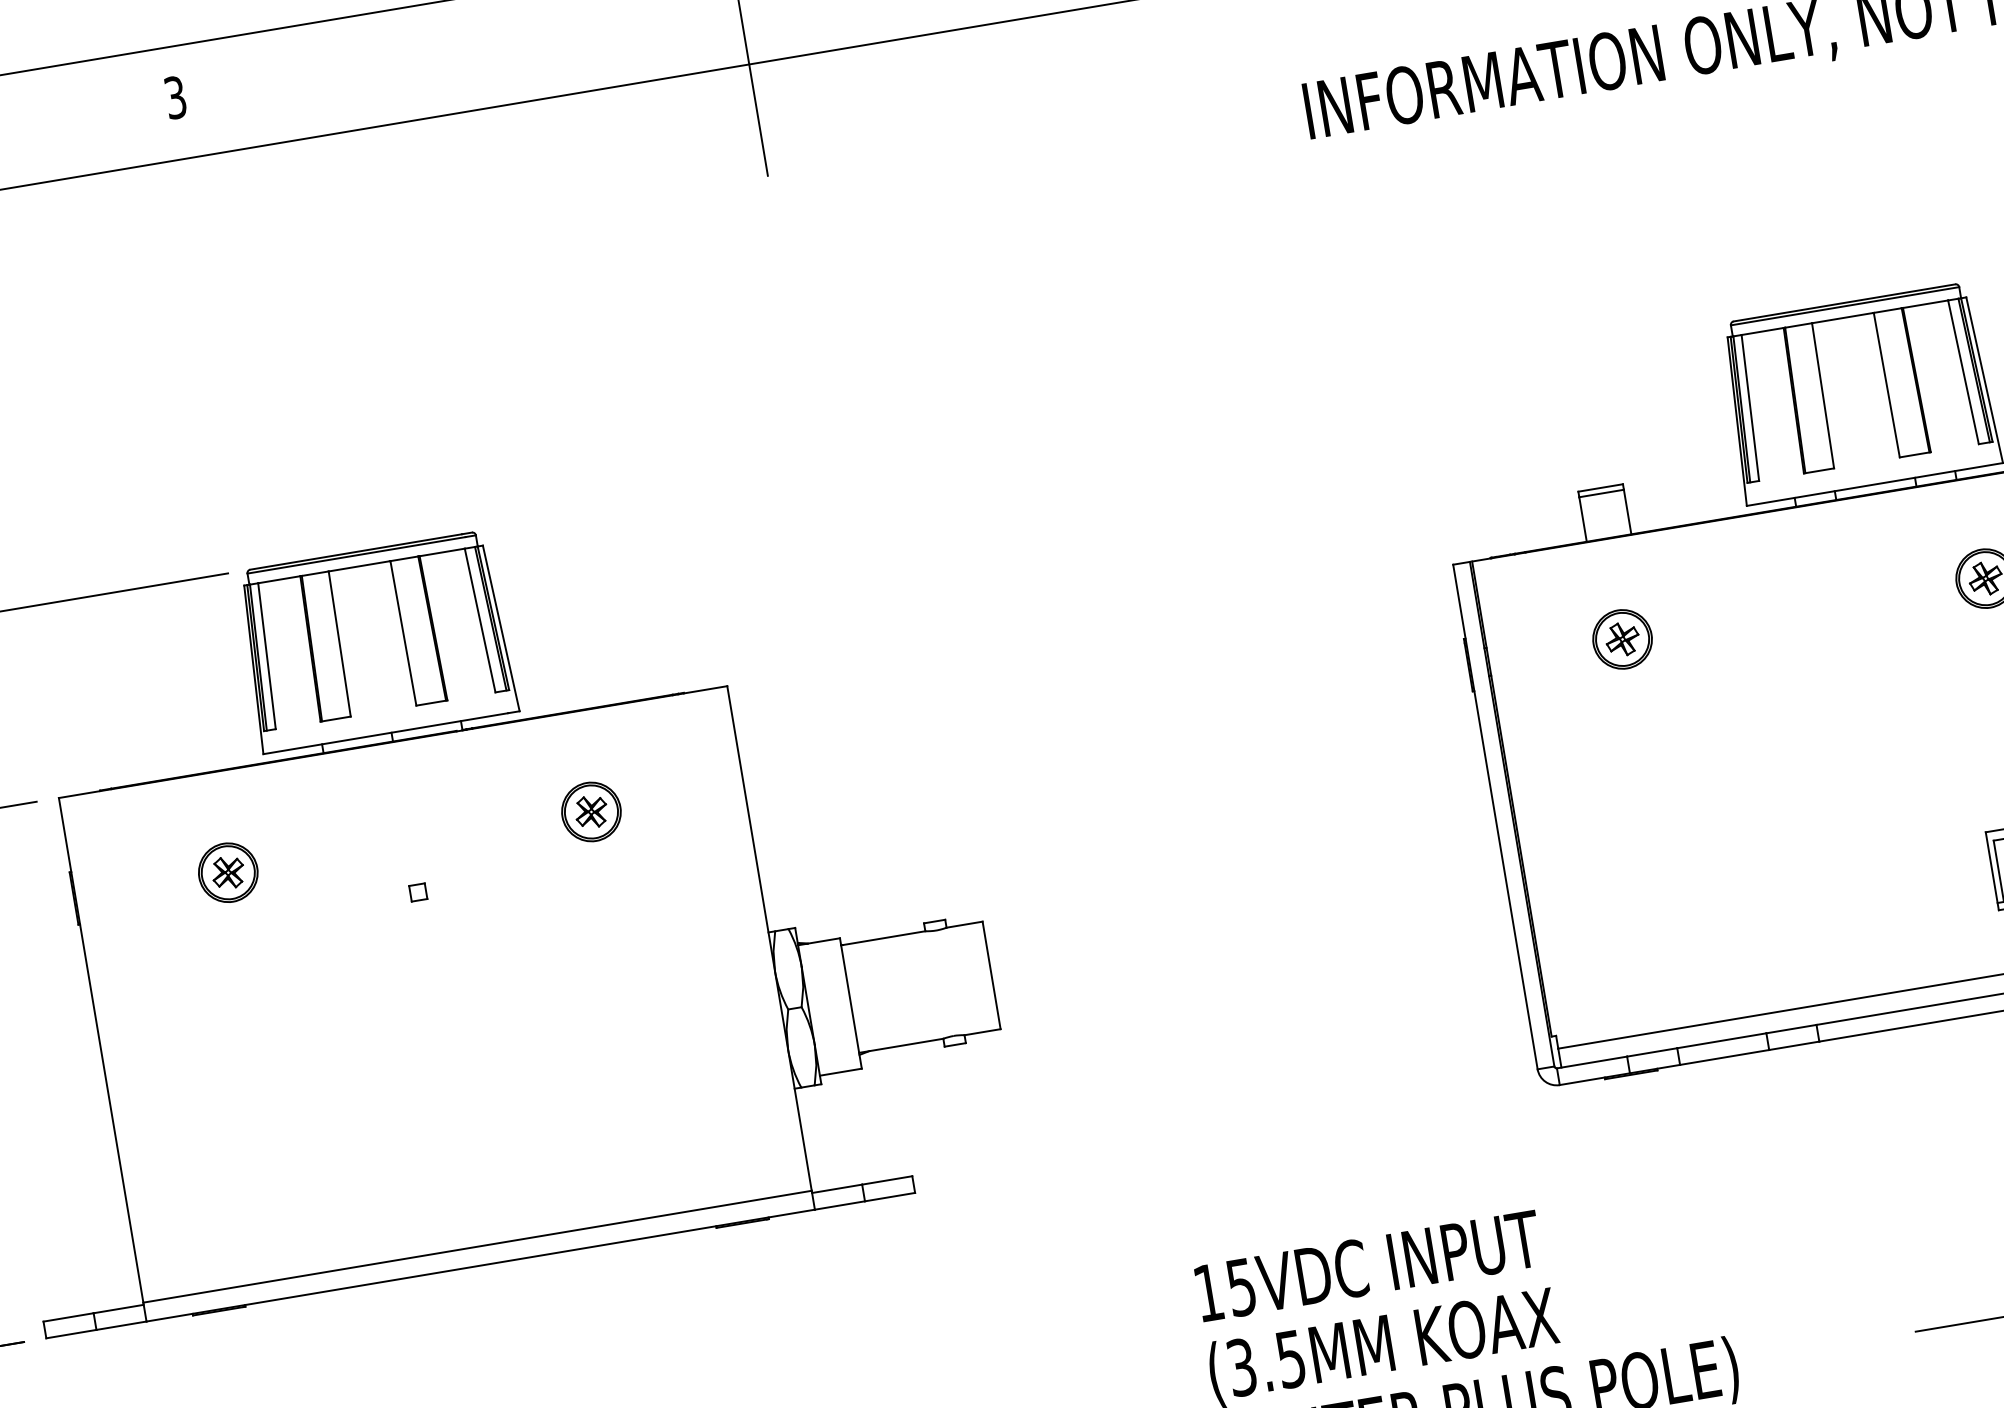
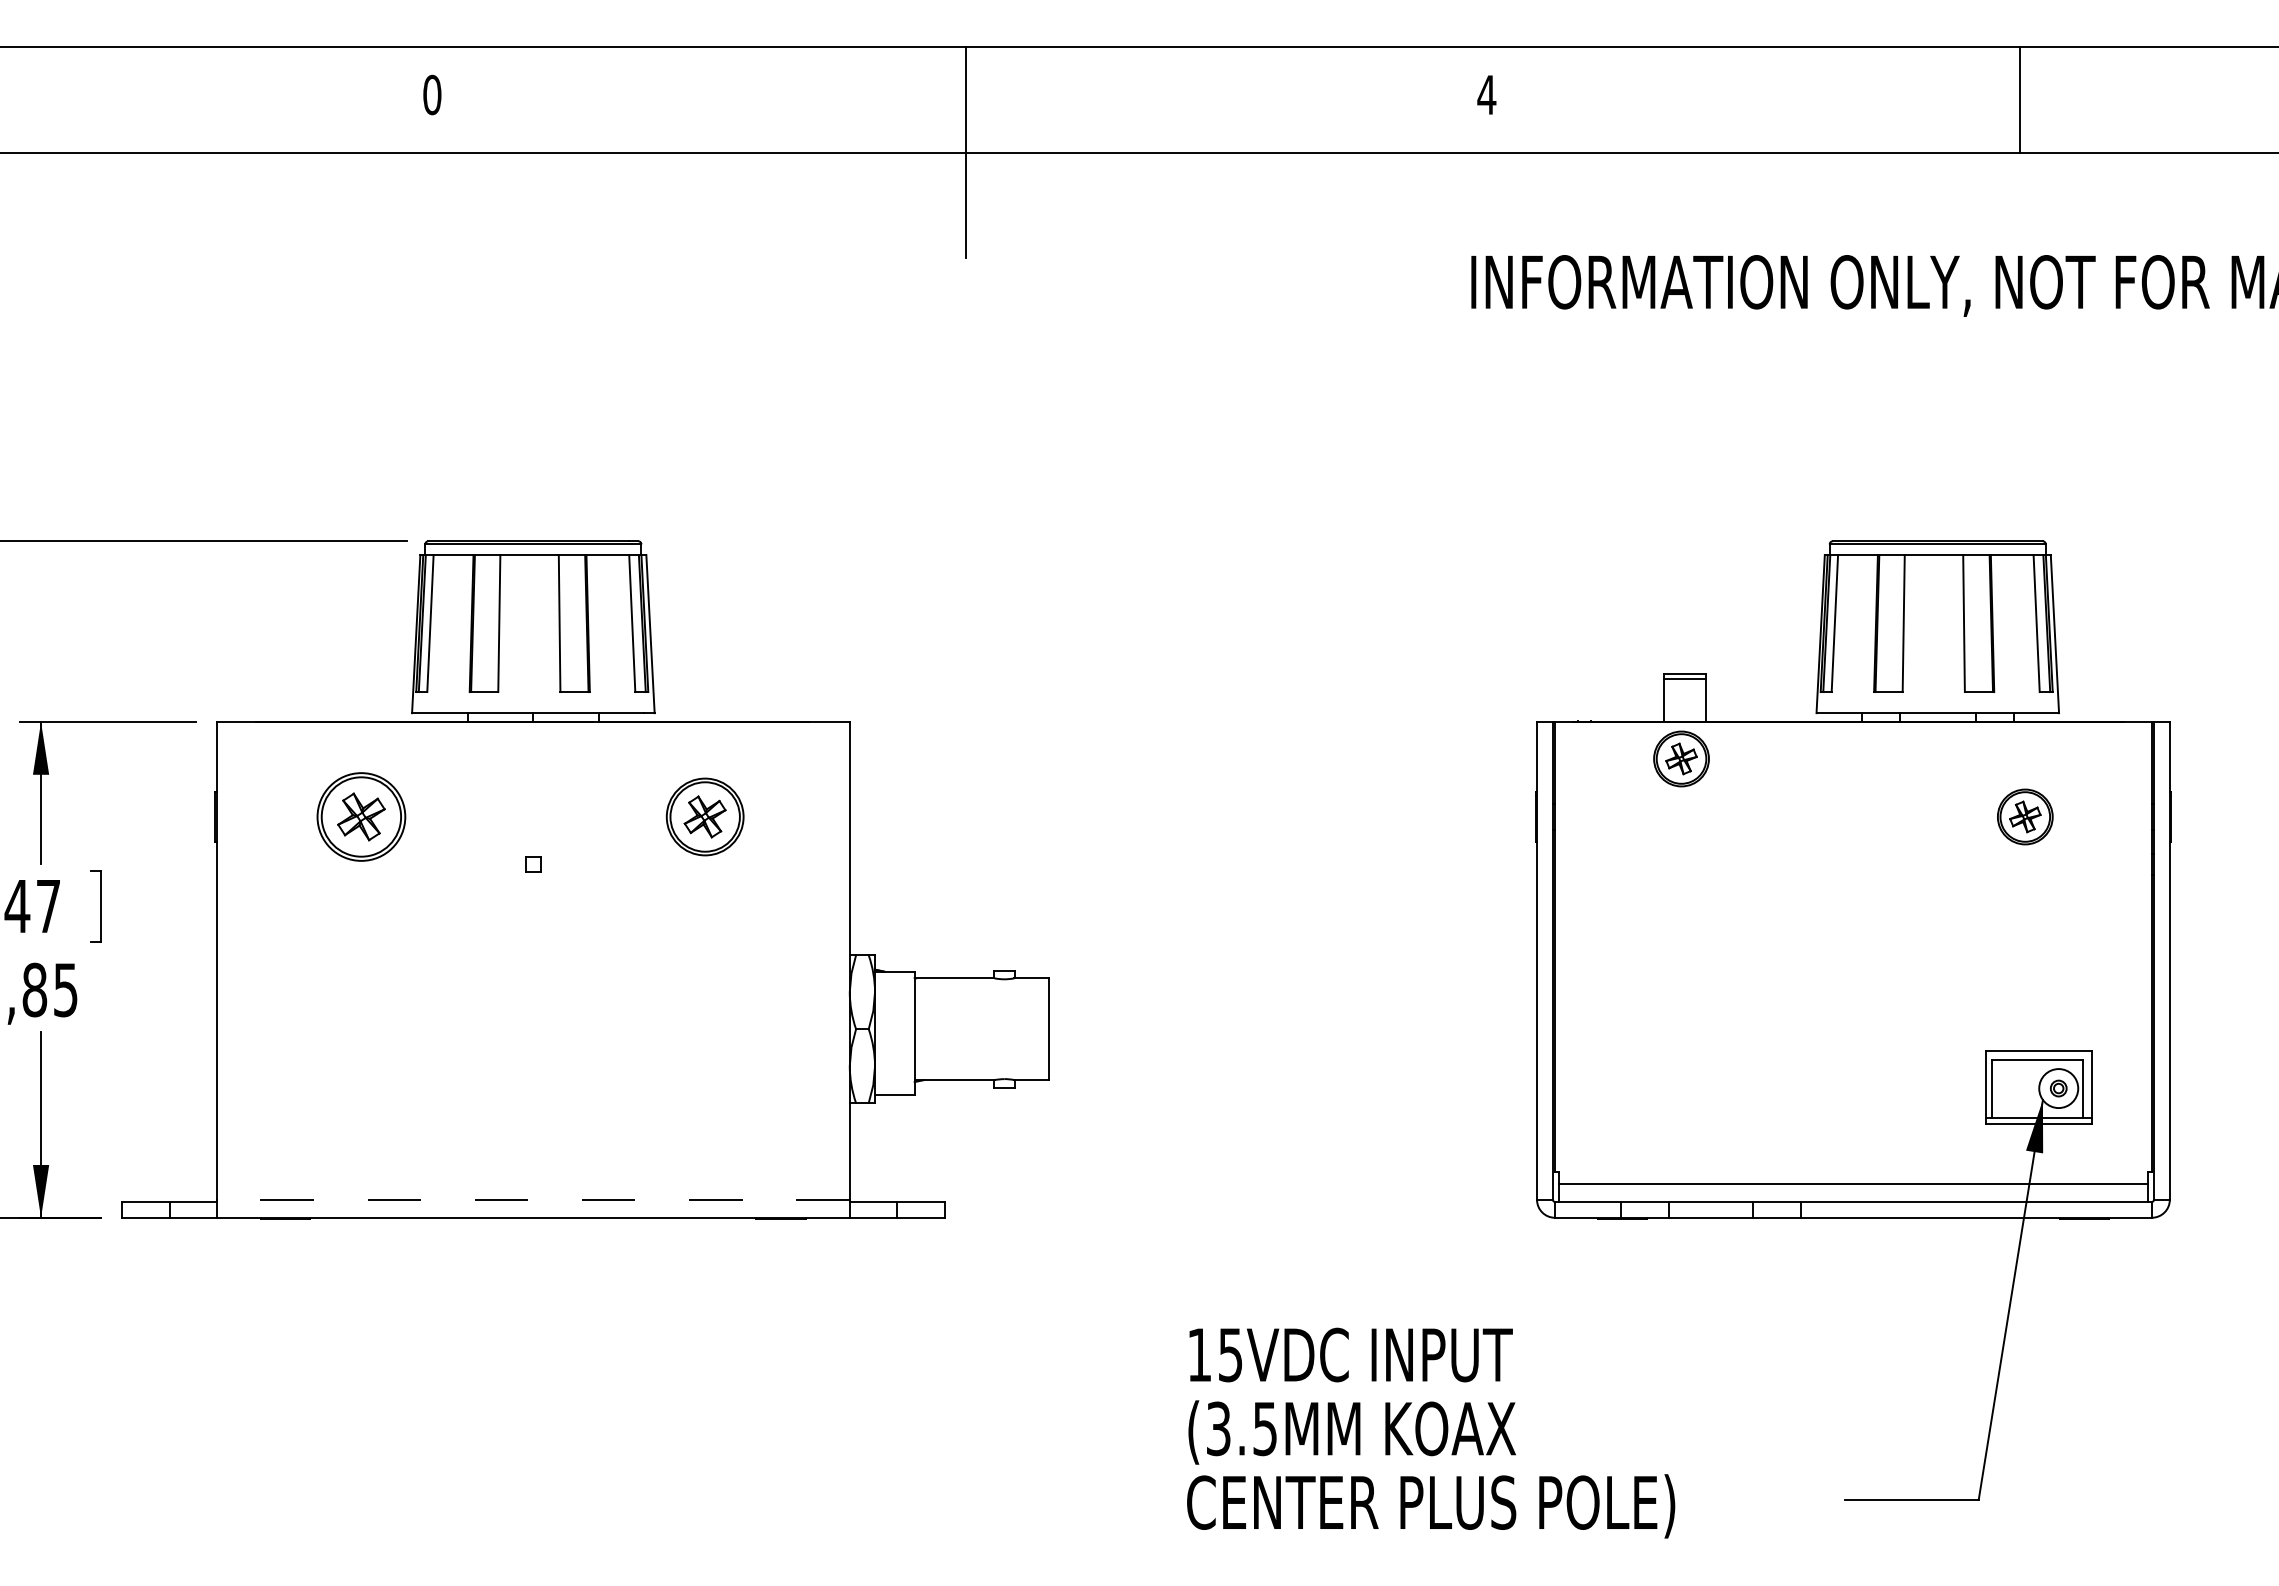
text: (175, 97) -> (432, 94), 3 -> 0
part: (1622, 638) -> (1681, 758), moved
part: (591, 811) -> (705, 816), size x1.4
part: (228, 872) -> (361, 816), size x1.6
line: (476, 1246) -> (532, 1199), solid -> dashed

